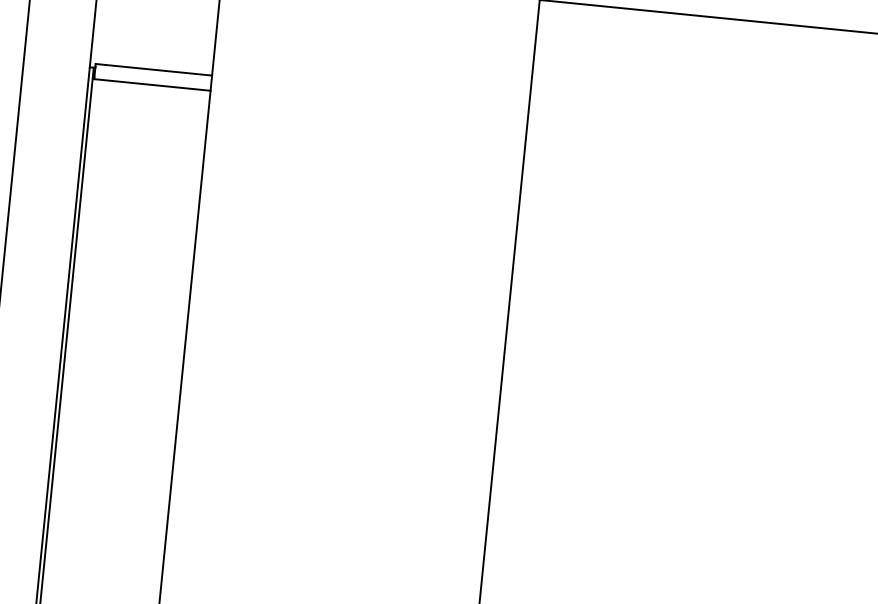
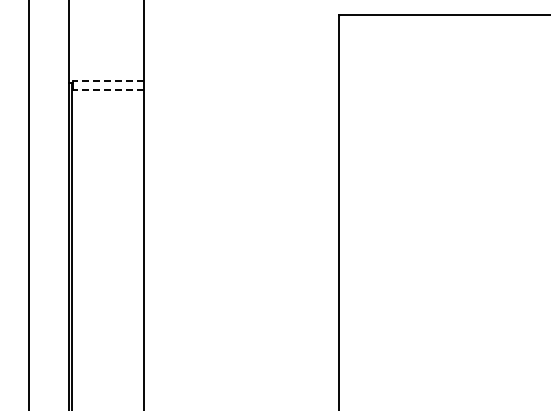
line: (153, 70) -> (108, 81), solid -> dashed
line: (152, 85) -> (108, 90), solid -> dashed

